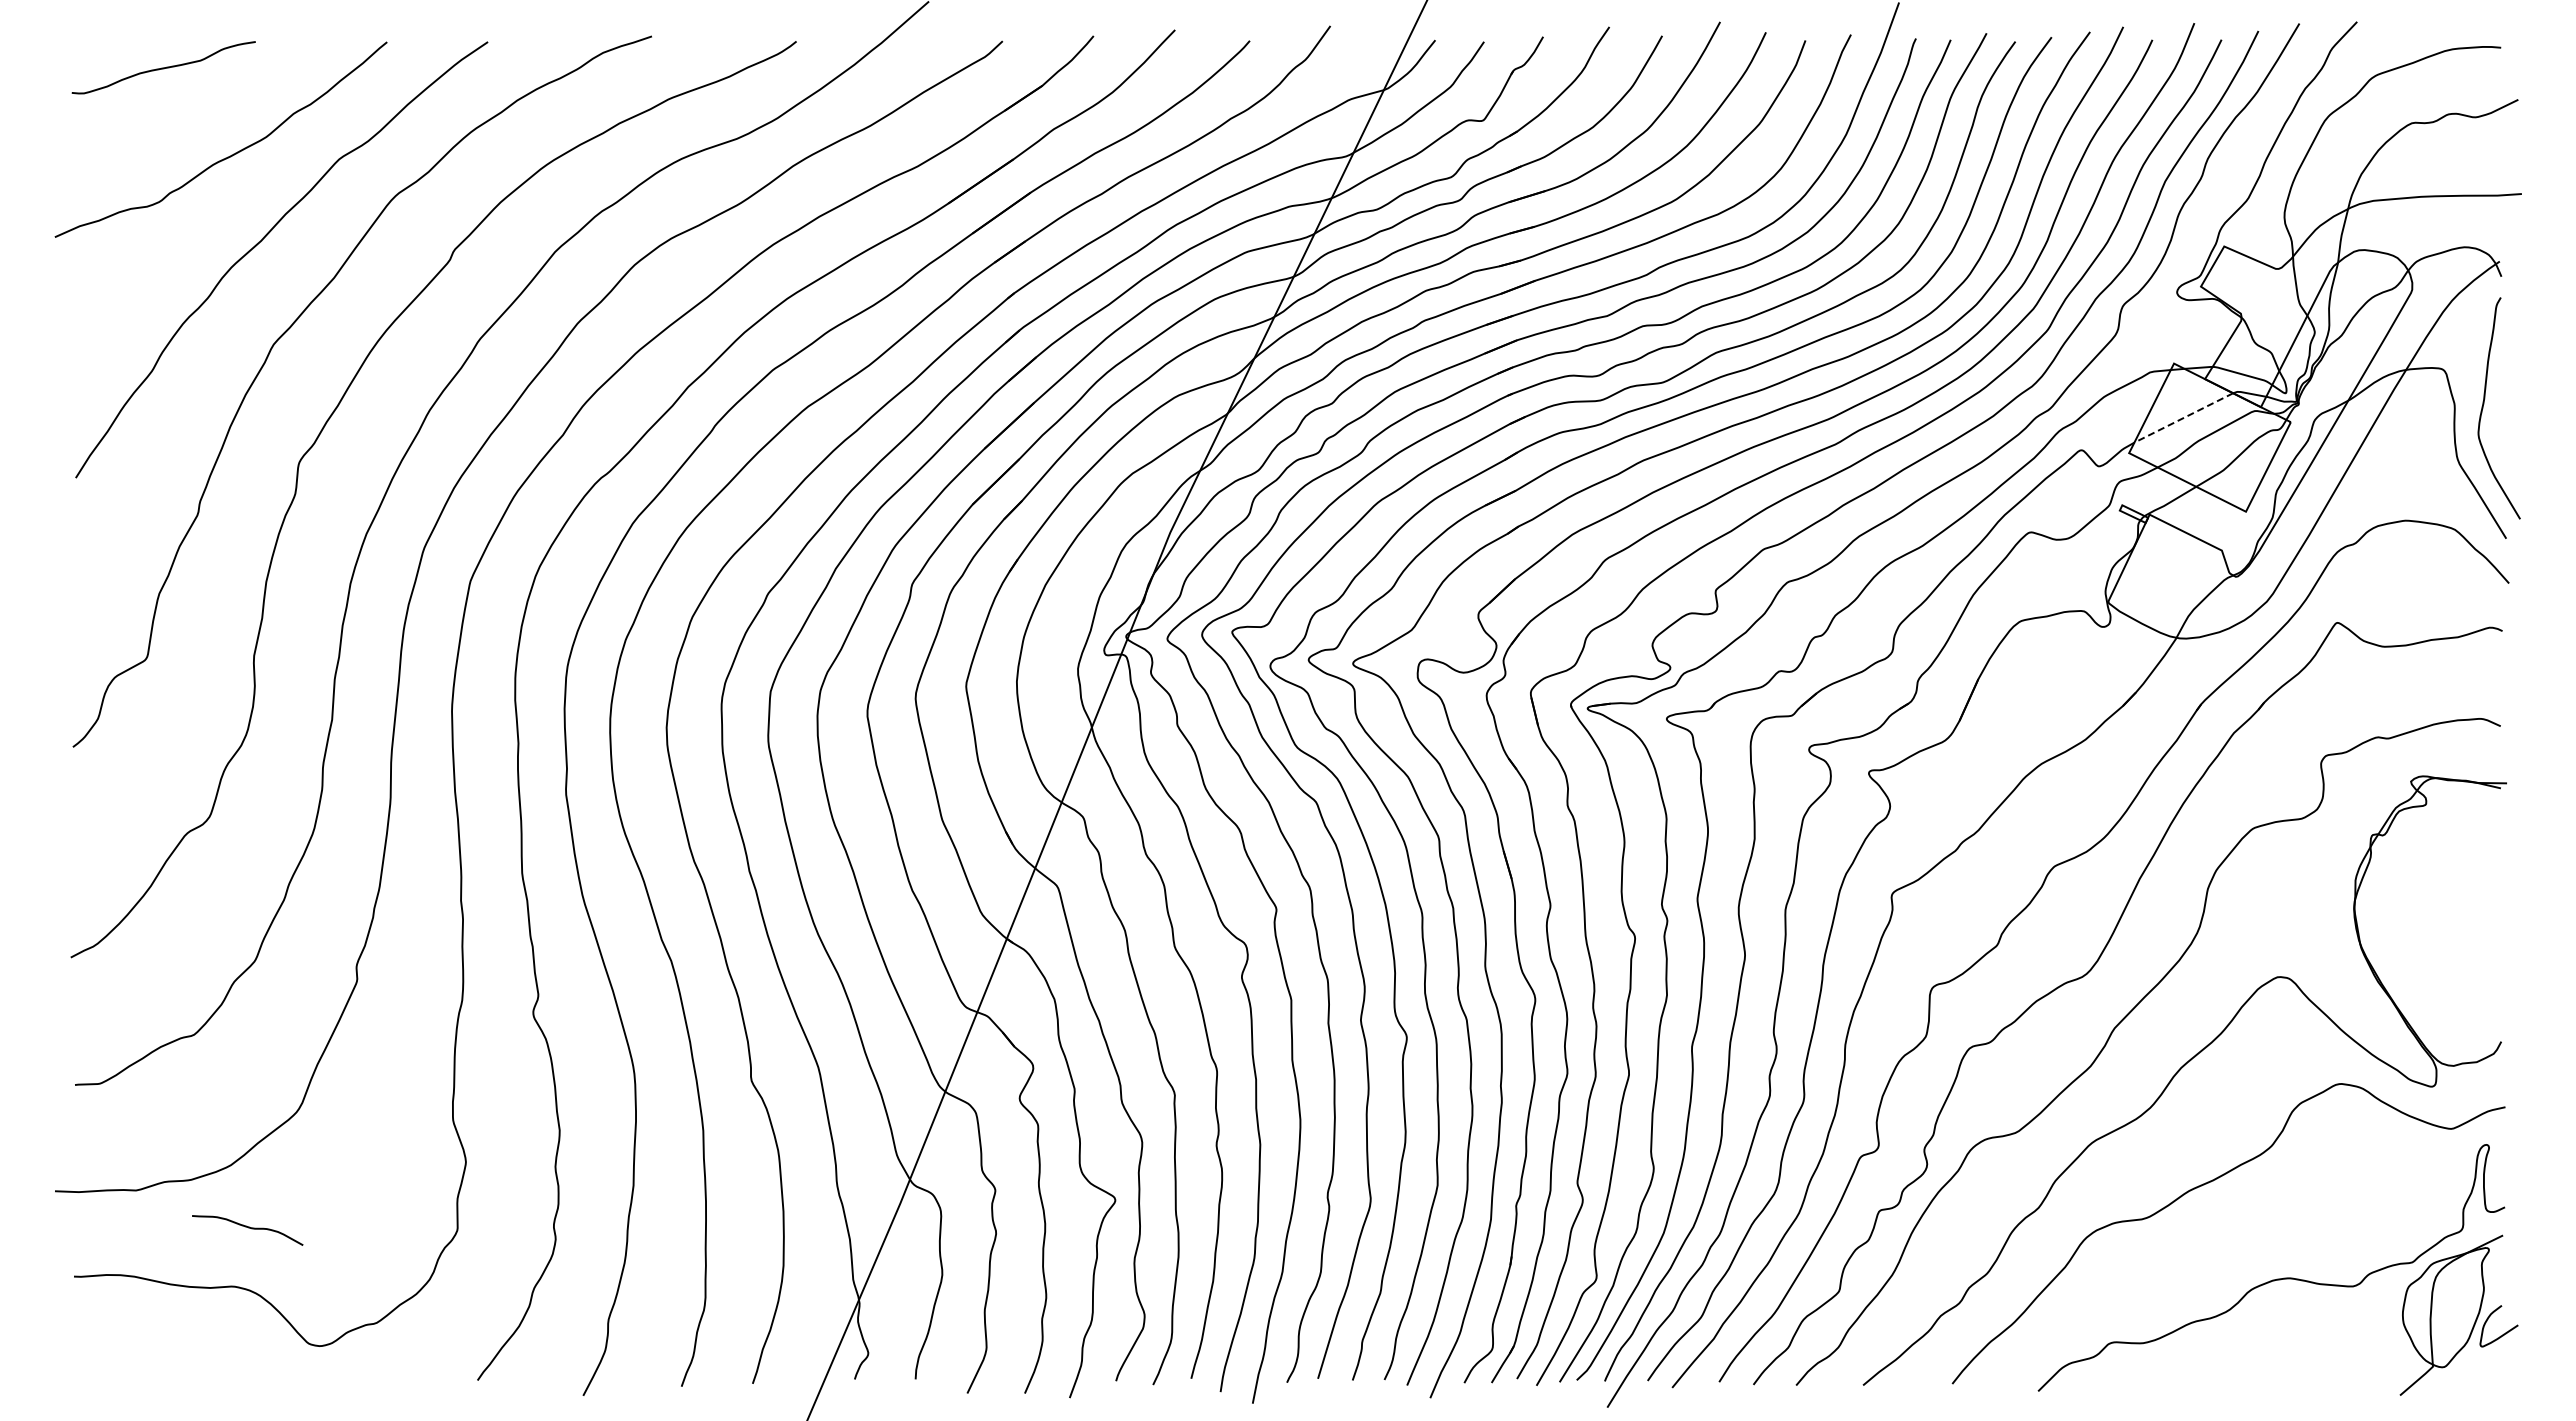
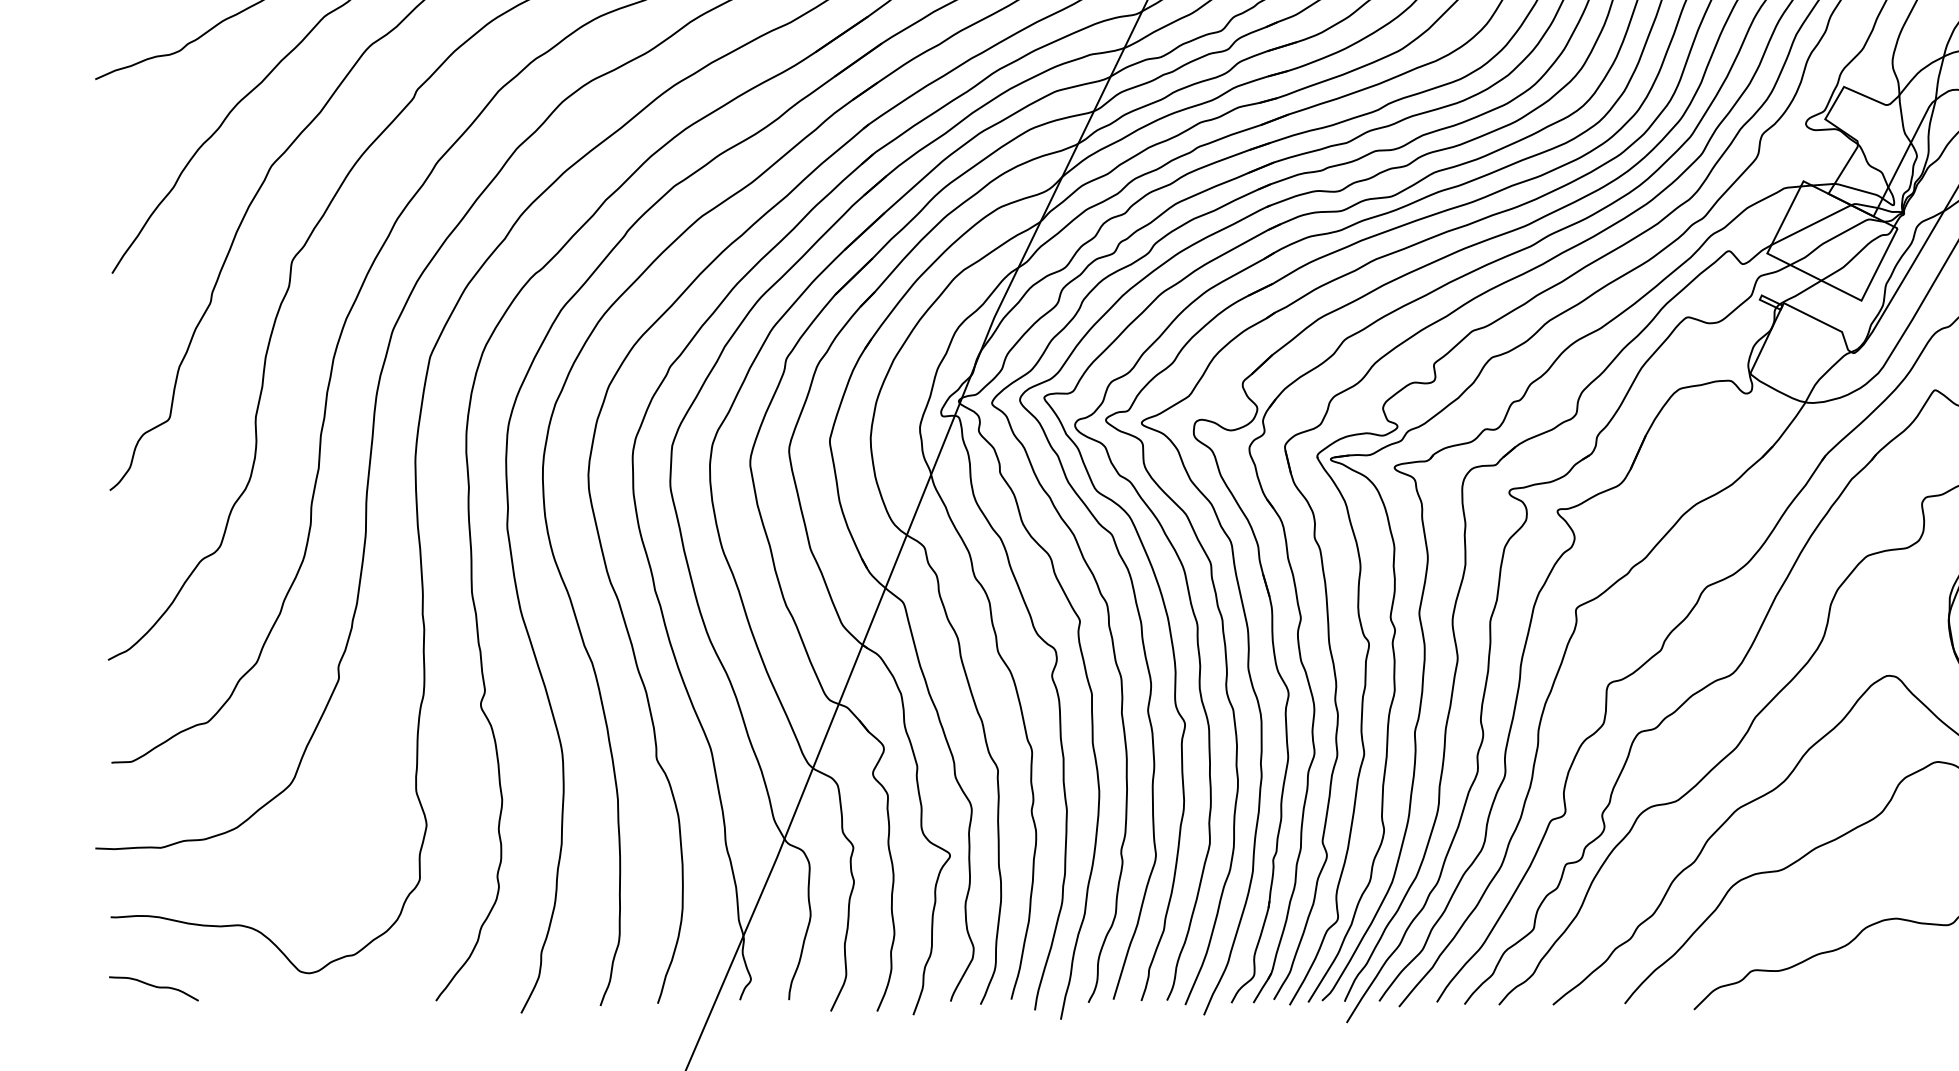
line: (2183, 418) -> (1811, 225), dashed -> solid
curve: (248, 1228) -> (154, 987), moved

